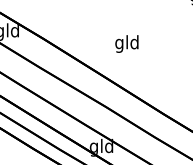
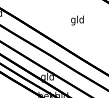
text: (127, 43) -> (77, 20), moved

